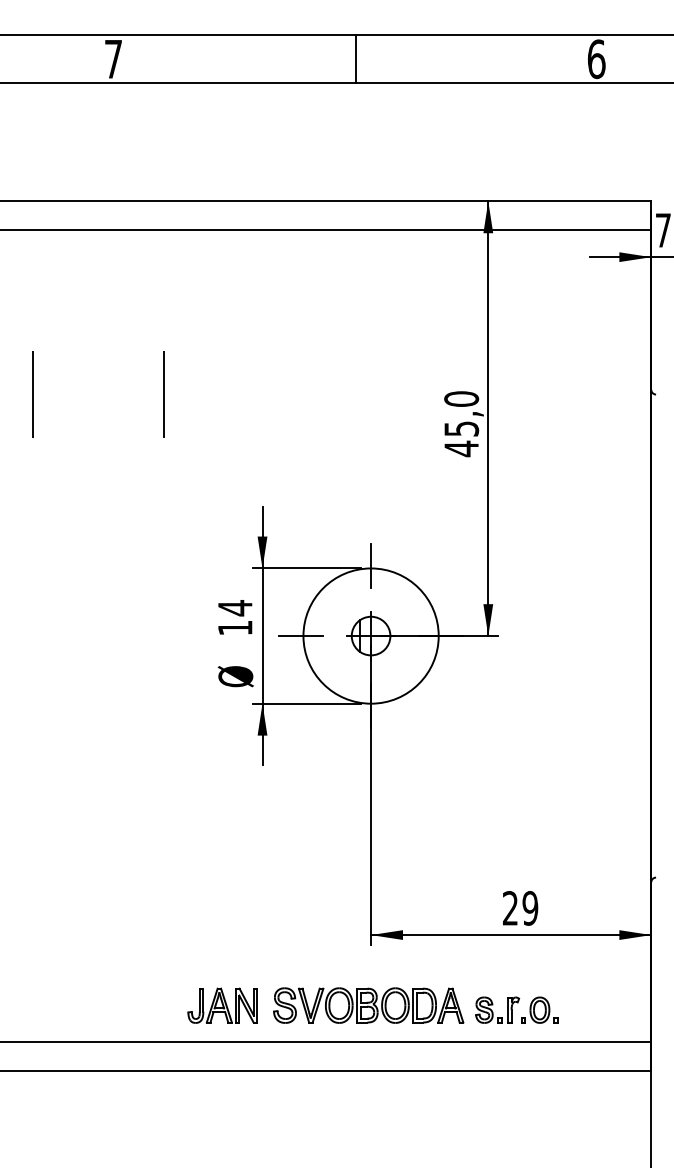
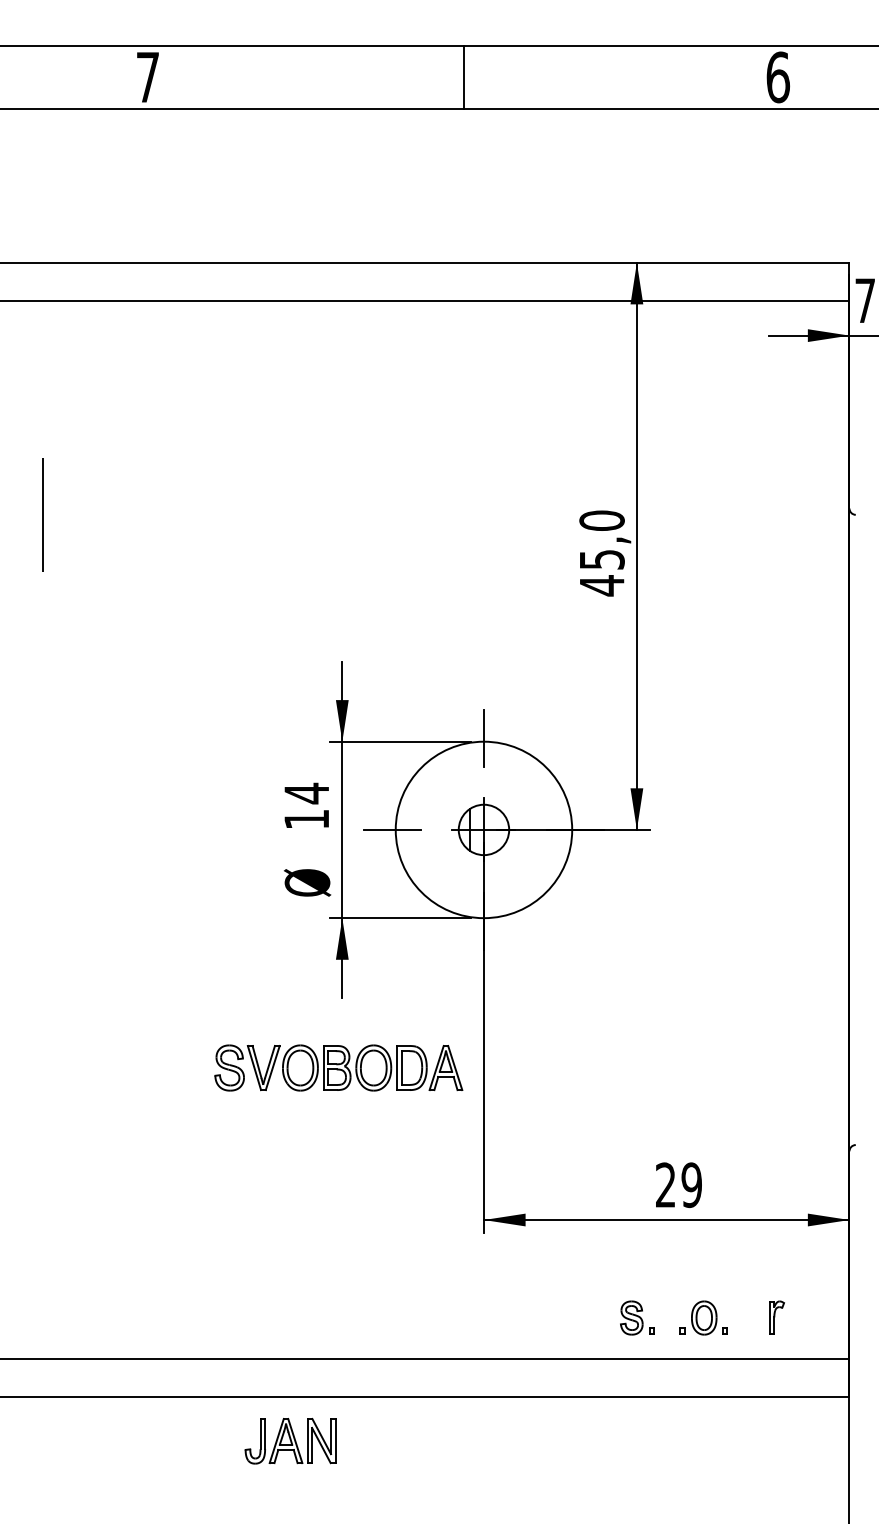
line: (164, 394) -> (214, 514), removed
part: (222, 1005) -> (290, 1441), moved
part: (368, 1005) -> (338, 1067), moved
part: (513, 1009) -> (776, 1317), moved

